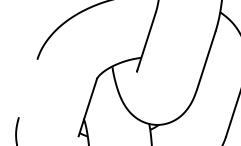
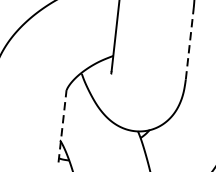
line: (206, 59) -> (189, 42), solid -> dashed
line: (88, 107) -> (63, 126), solid -> dashed

